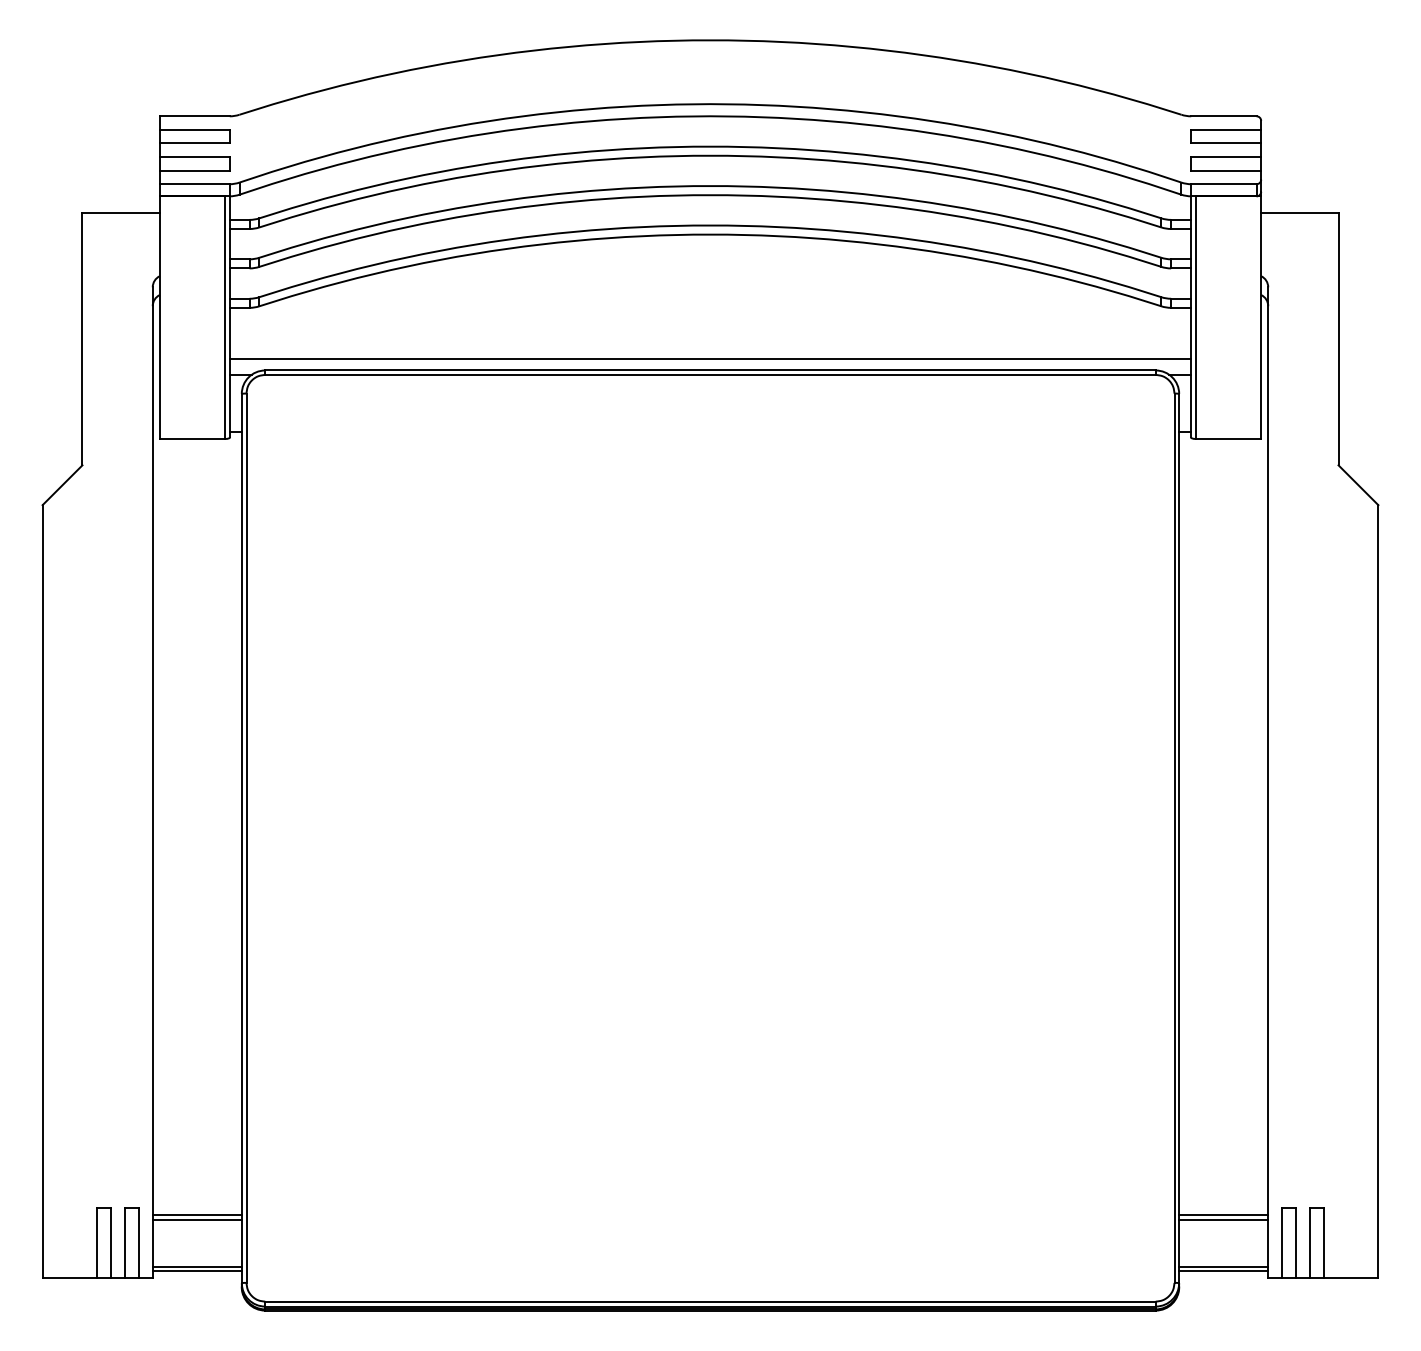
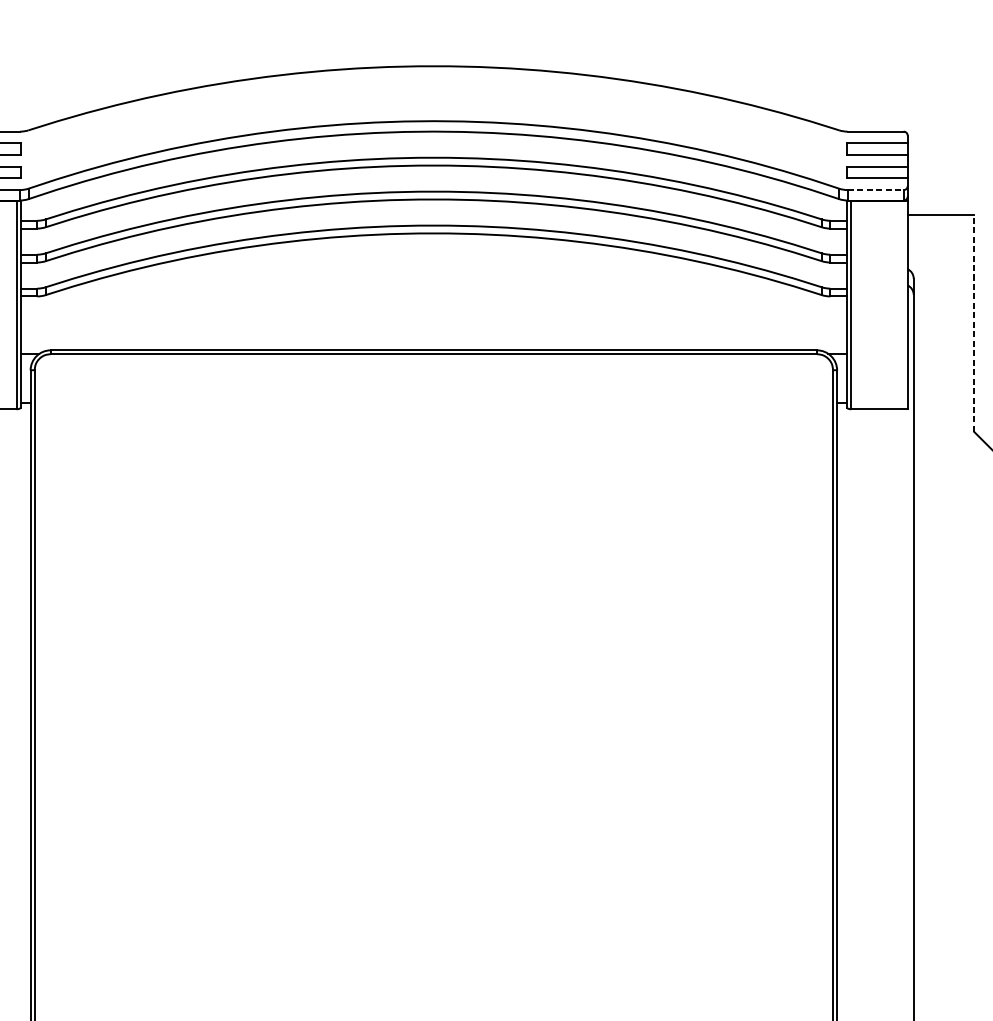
line: (1223, 184) -> (875, 190), solid -> dashed
line: (1338, 338) -> (974, 322), solid -> dashed
line: (710, 359) -> (433, 340), removed

